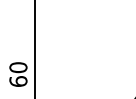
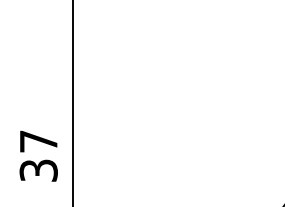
text: (18, 74) -> (38, 155), 60 -> 37

